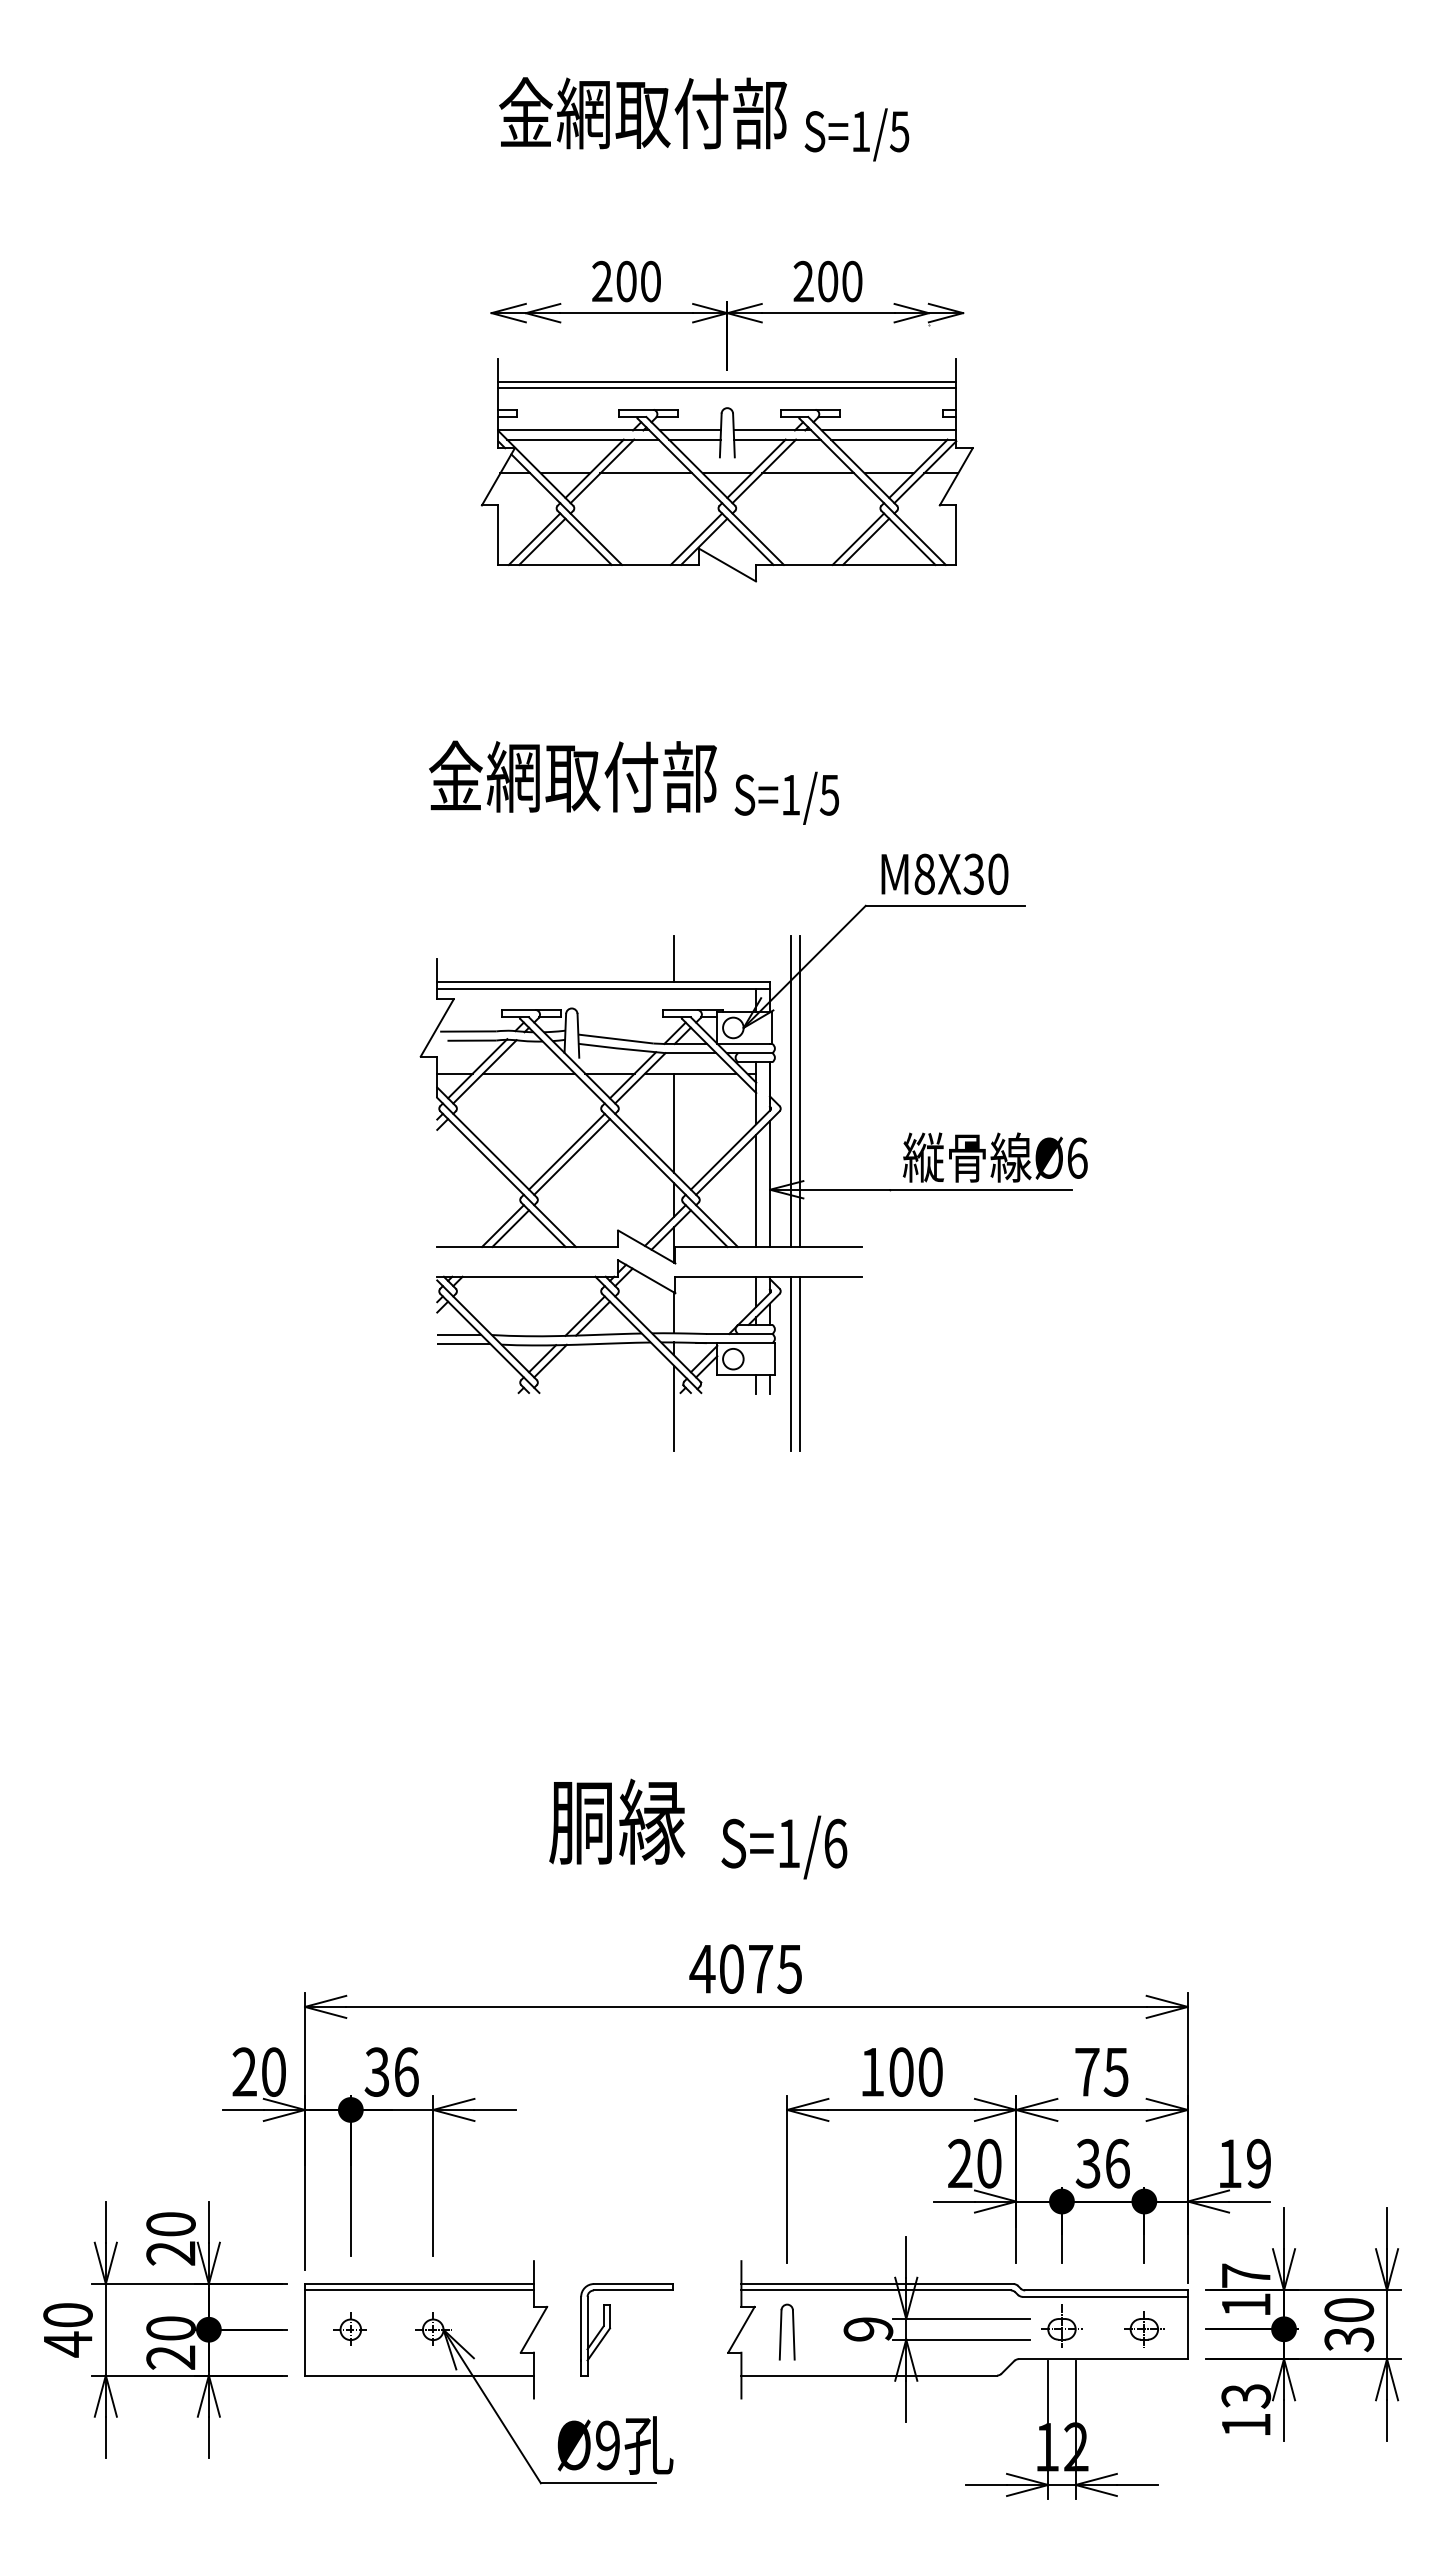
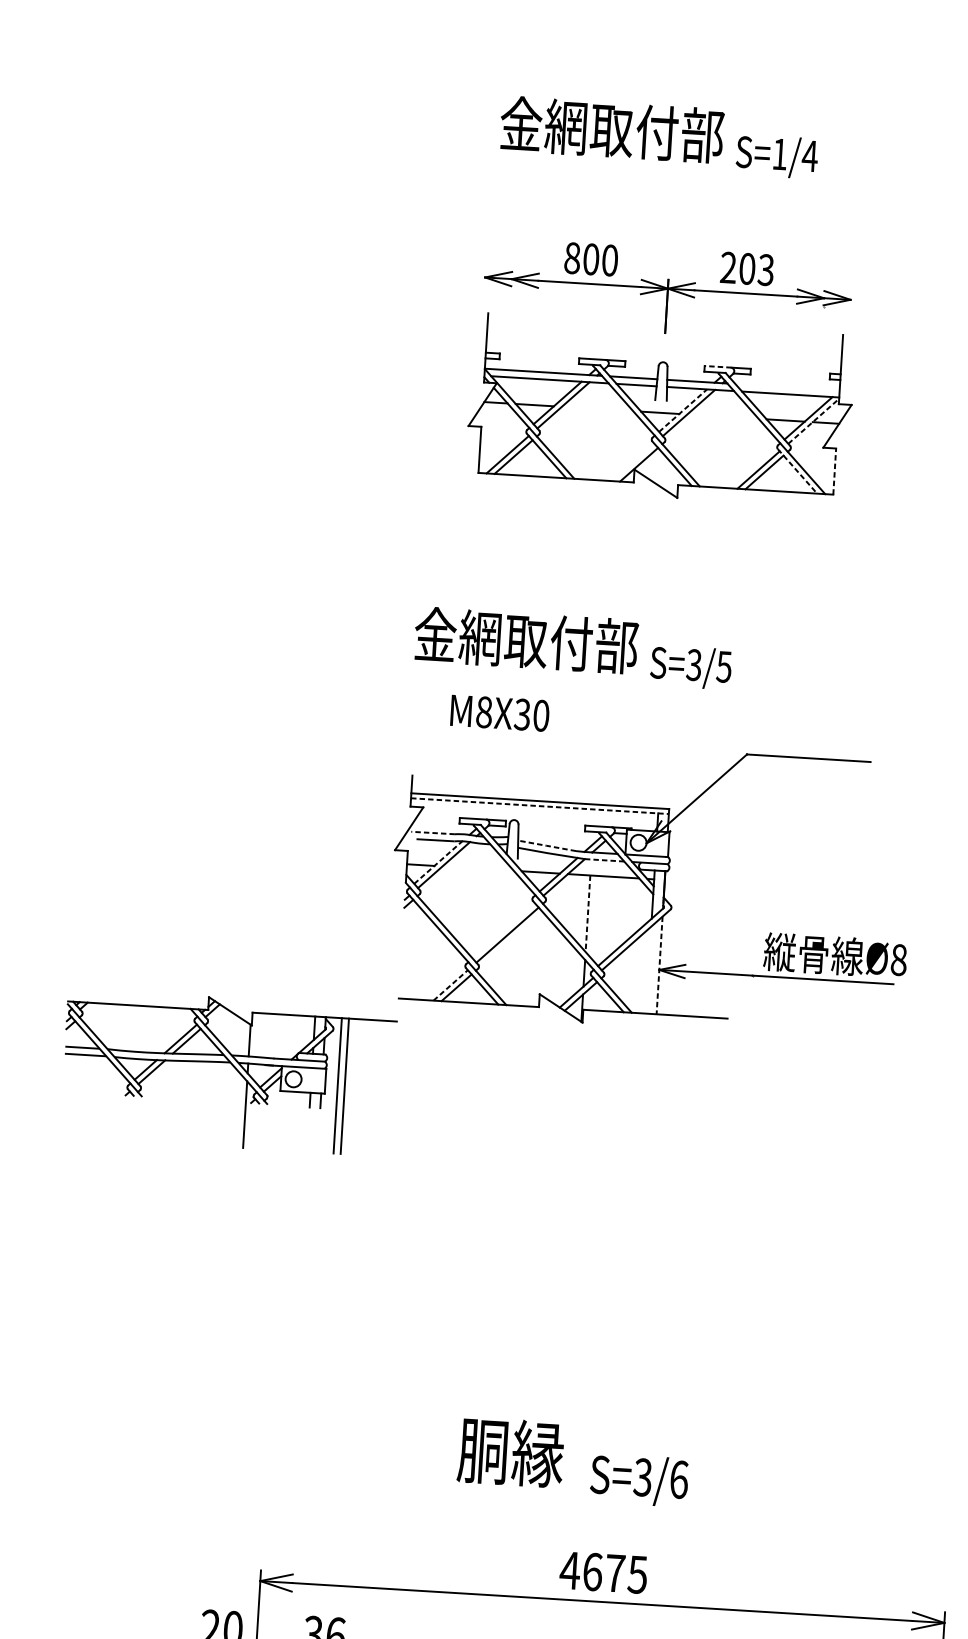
text: (899, 131) -> (809, 156), S=1/5 -> S=1/4
text: (602, 281) -> (572, 258), 200 -> 800
text: (851, 281) -> (765, 270), 200 -> 203
line: (727, 381) -> (664, 341), removed
line: (727, 388) -> (664, 347), removed
line: (797, 409) -> (717, 366), solid -> dashed
line: (888, 430) -> (787, 387), removed
line: (756, 468) -> (683, 410), solid -> dashed
line: (925, 472) -> (813, 421), solid -> dashed
line: (646, 473) -> (597, 409), removed
line: (808, 473) -> (723, 416), removed
line: (956, 535) -> (834, 471), solid -> dashed
line: (696, 538) -> (633, 461), removed
line: (908, 538) -> (797, 471), solid -> dashed
text: (790, 794) -> (693, 664), S=1/5 -> S=3/5
text: (944, 873) -> (499, 712), moved
line: (673, 959) -> (595, 786), removed
line: (604, 988) -> (540, 806), solid -> dashed
line: (467, 1031) -> (432, 832), solid -> dashed
line: (614, 1038) -> (546, 845), solid -> dashed
line: (691, 1053) -> (604, 860), solid -> dashed
line: (477, 1068) -> (438, 862), solid -> dashed
line: (529, 1073) -> (478, 868), removed
line: (790, 1091) -> (679, 894), removed
line: (799, 1091) -> (686, 895), removed
line: (673, 1123) -> (587, 914), solid -> dashed
line: (566, 1151) -> (503, 930), removed
text: (1077, 1157) -> (899, 959), Ø6 -> Ø8
line: (769, 1184) -> (659, 965), solid -> dashed
line: (756, 1190) -> (648, 969), removed
line: (502, 1226) -> (450, 985), solid -> dashed
part: (655, 1348) -> (233, 1067), moved
text: (788, 1843) -> (642, 1477), S=1/6 -> S=3/6
text: (732, 1968) -> (593, 1571), 4075 -> 4675

